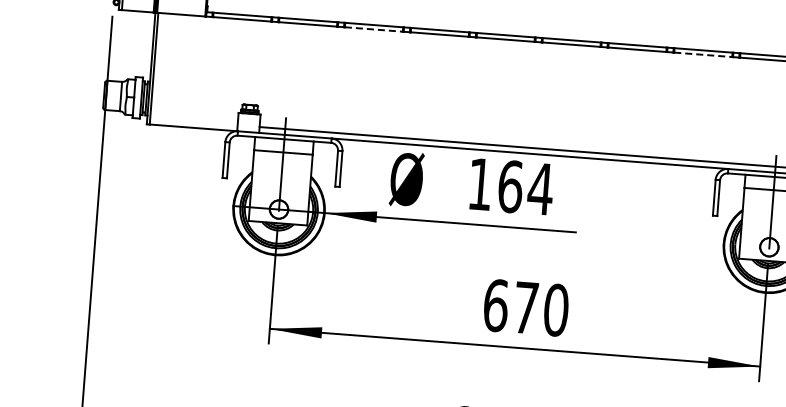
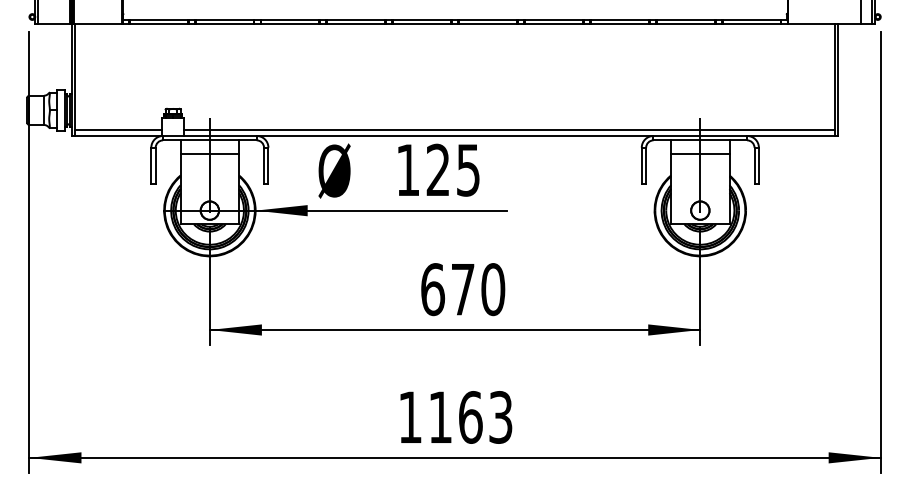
line: (373, 29) -> (290, 24), dashed -> solid
line: (702, 54) -> (619, 24), dashed -> solid
line: (193, 122) -> (118, 130), added
text: (525, 187) -> (453, 169), 164 -> 125

